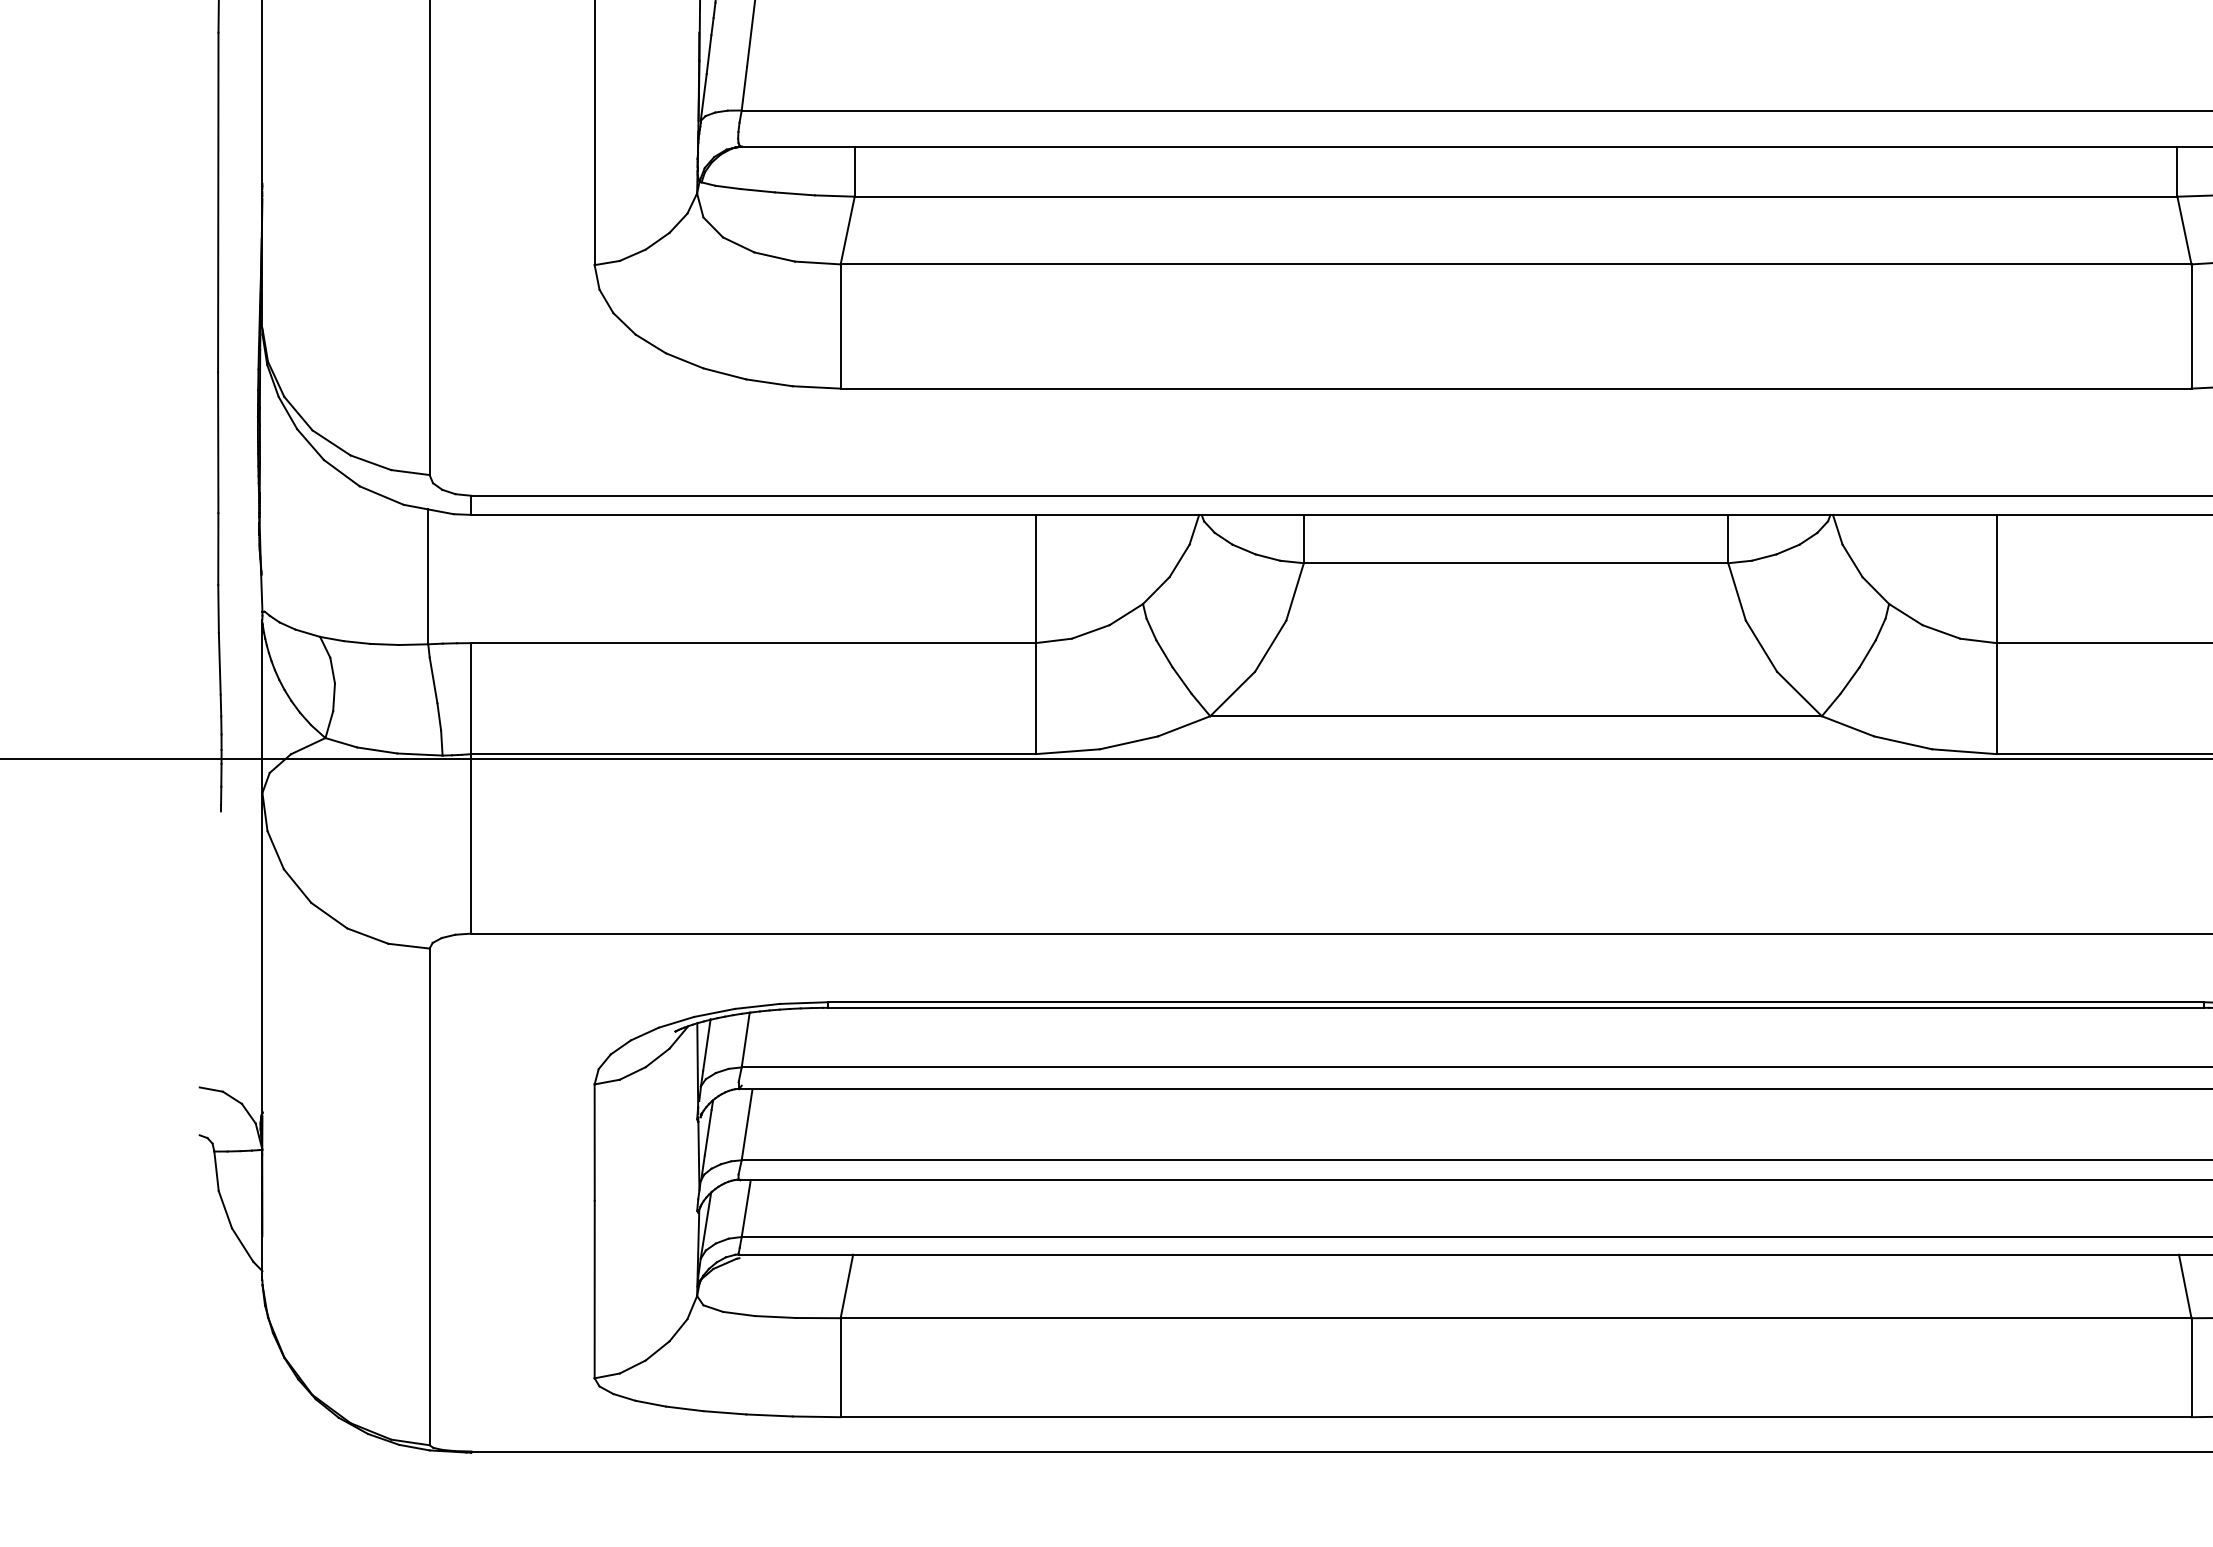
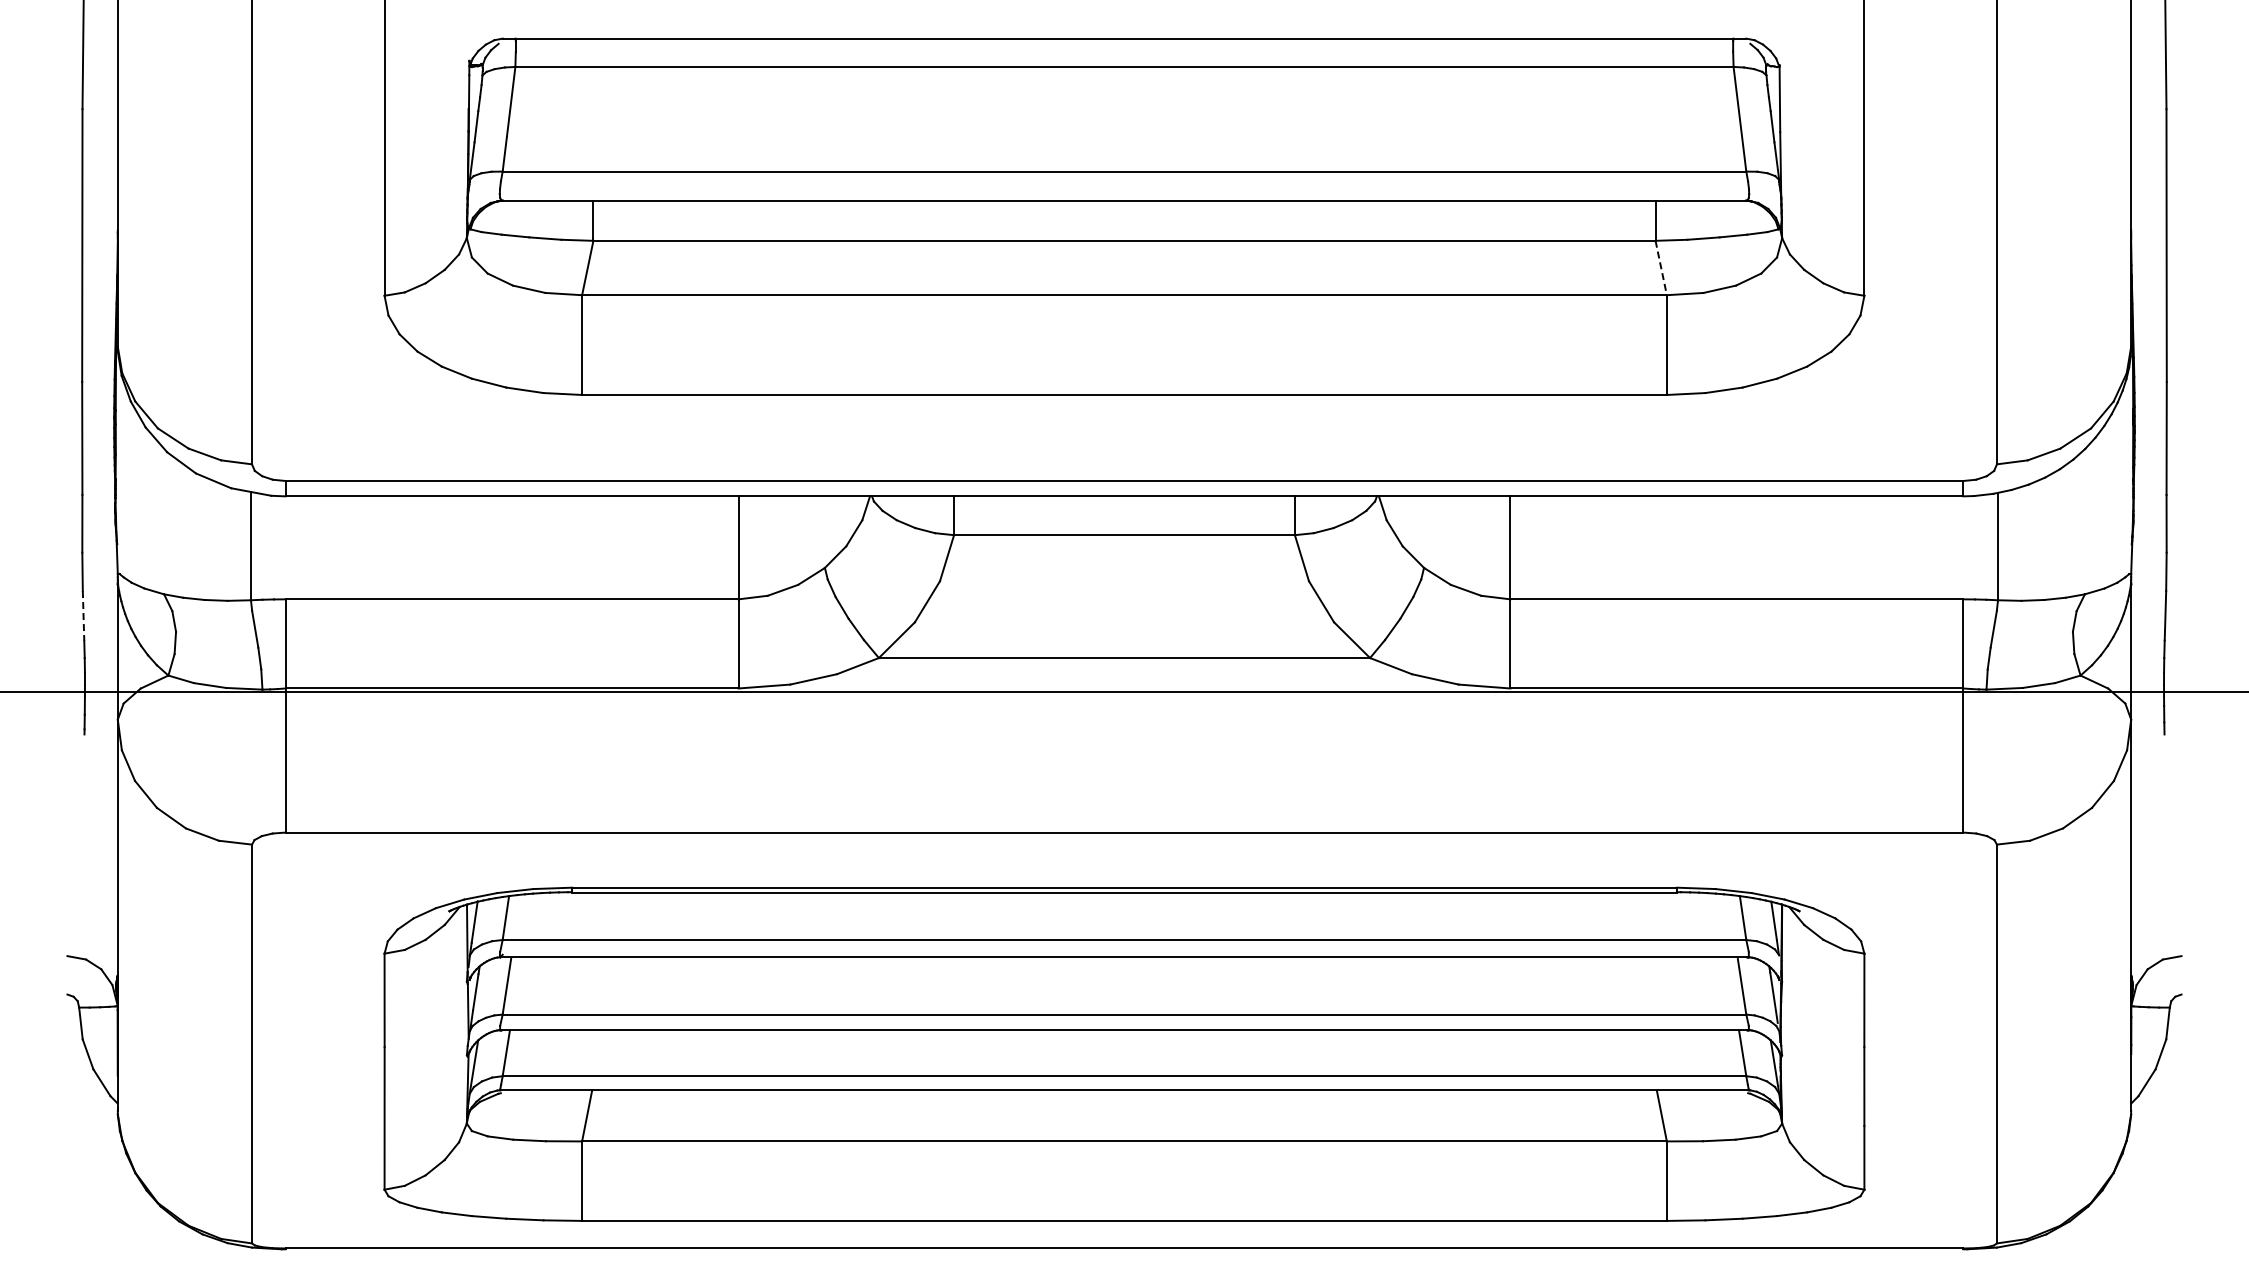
line: (2184, 231) -> (1661, 268), solid -> dashed
line: (219, 663) -> (83, 615), solid -> dashed

